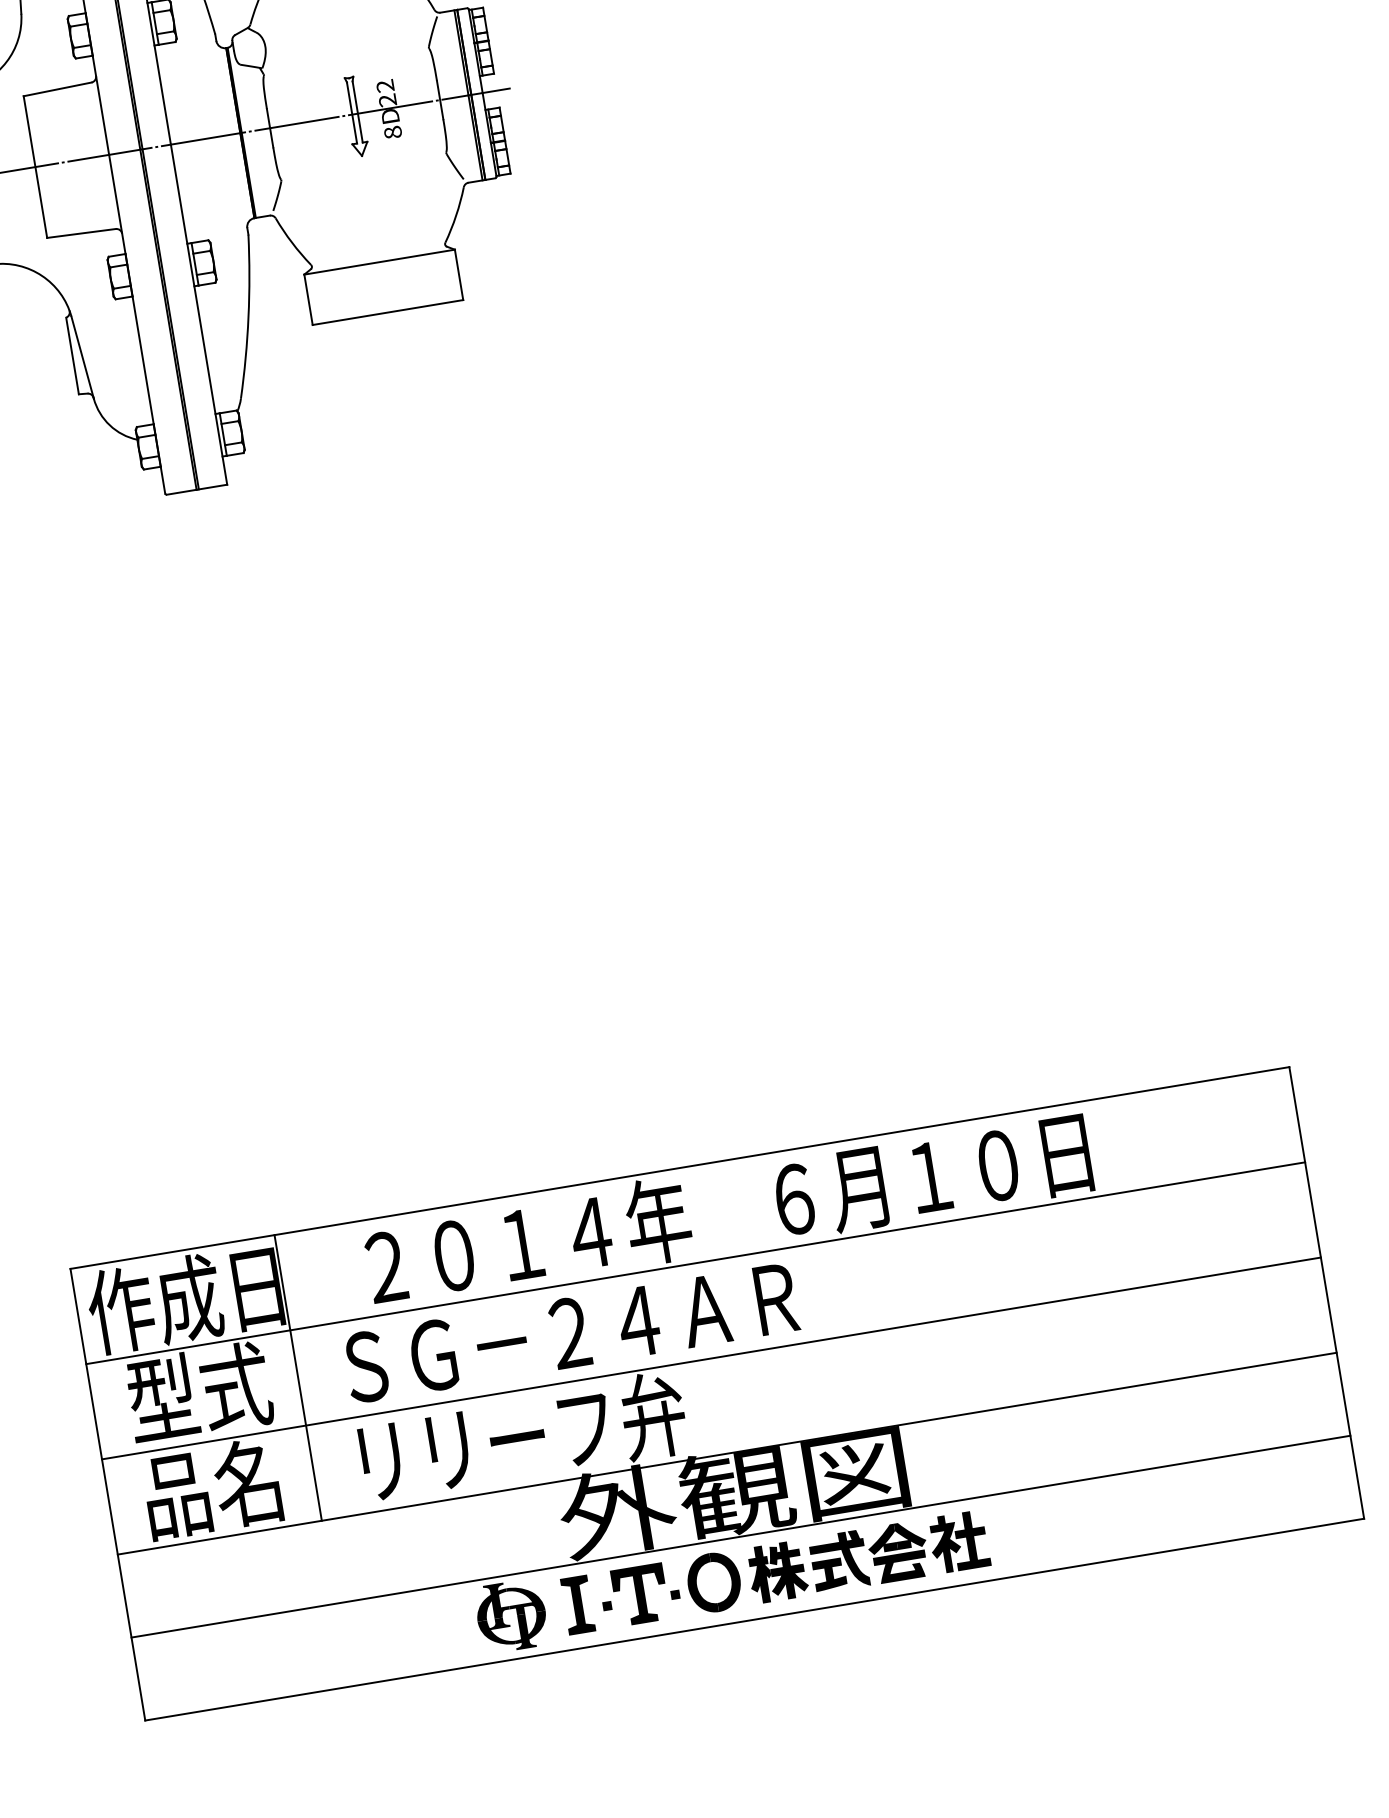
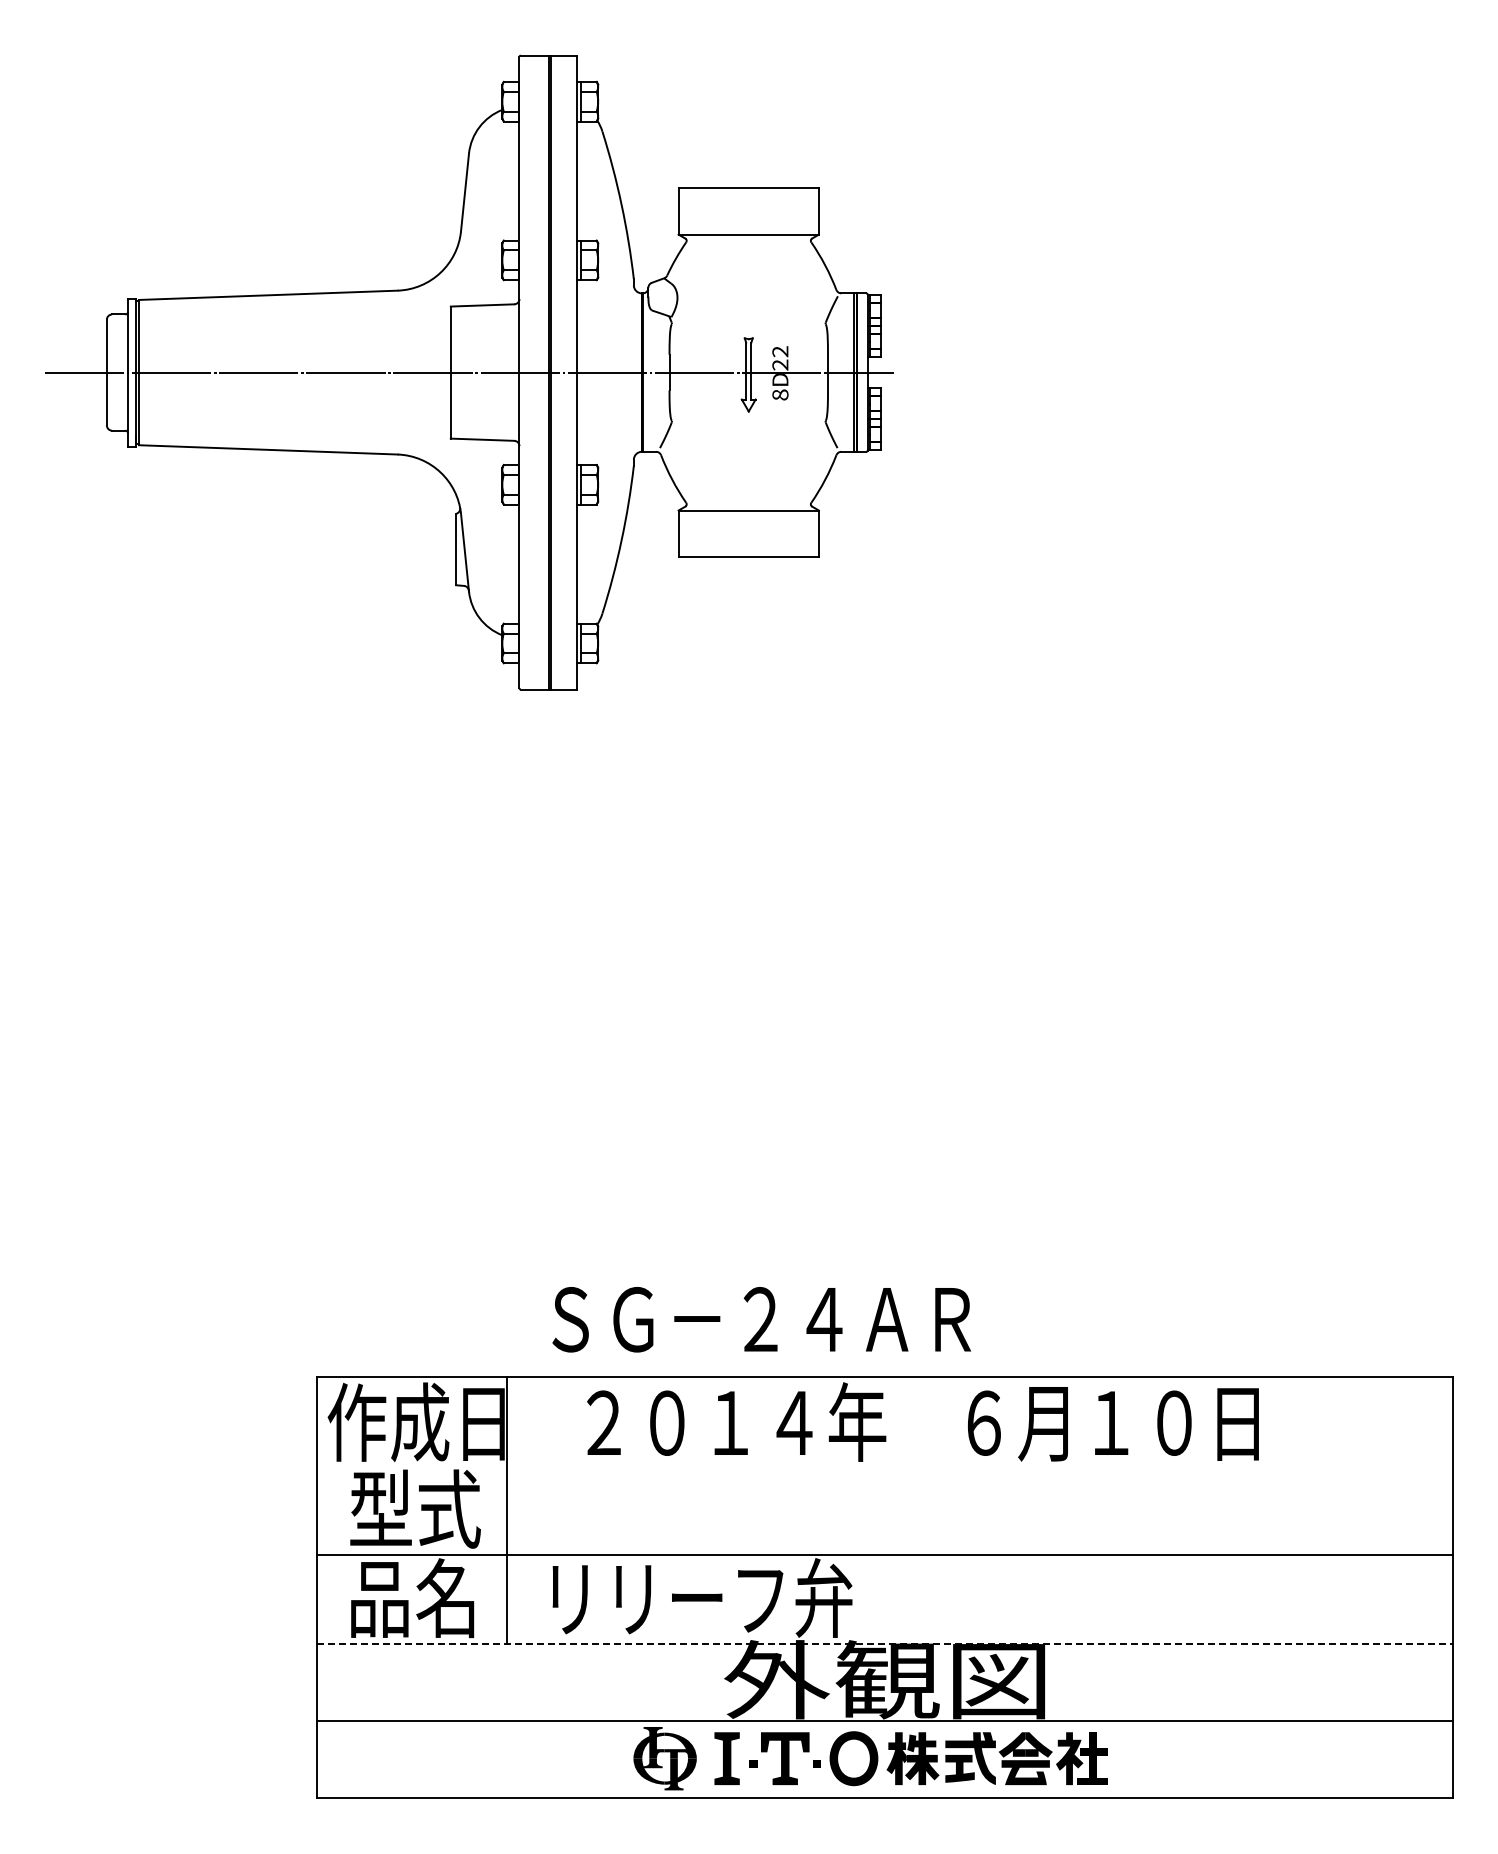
line: (696, 1263) -> (885, 1466), removed
text: (570, 1332) -> (761, 1319), moved
line: (727, 1453) -> (885, 1643), solid -> dashed

